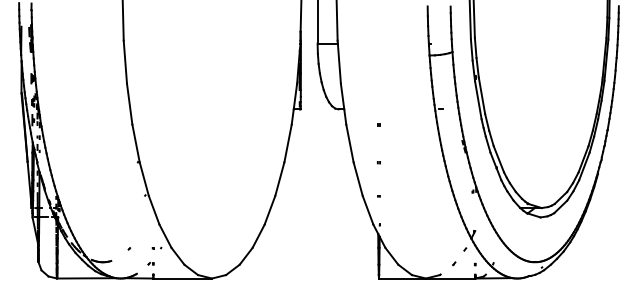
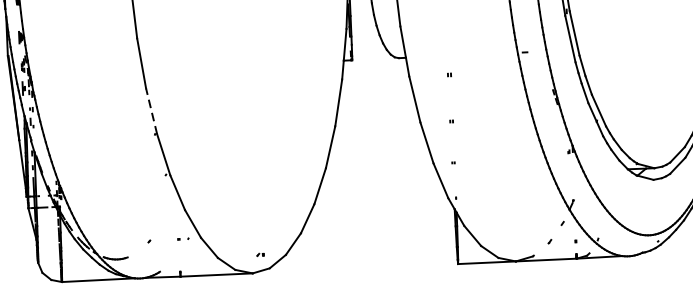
line: (135, 142) -> (150, 110), solid -> dashed
part: (150, 263) -> (259, 254), moved

